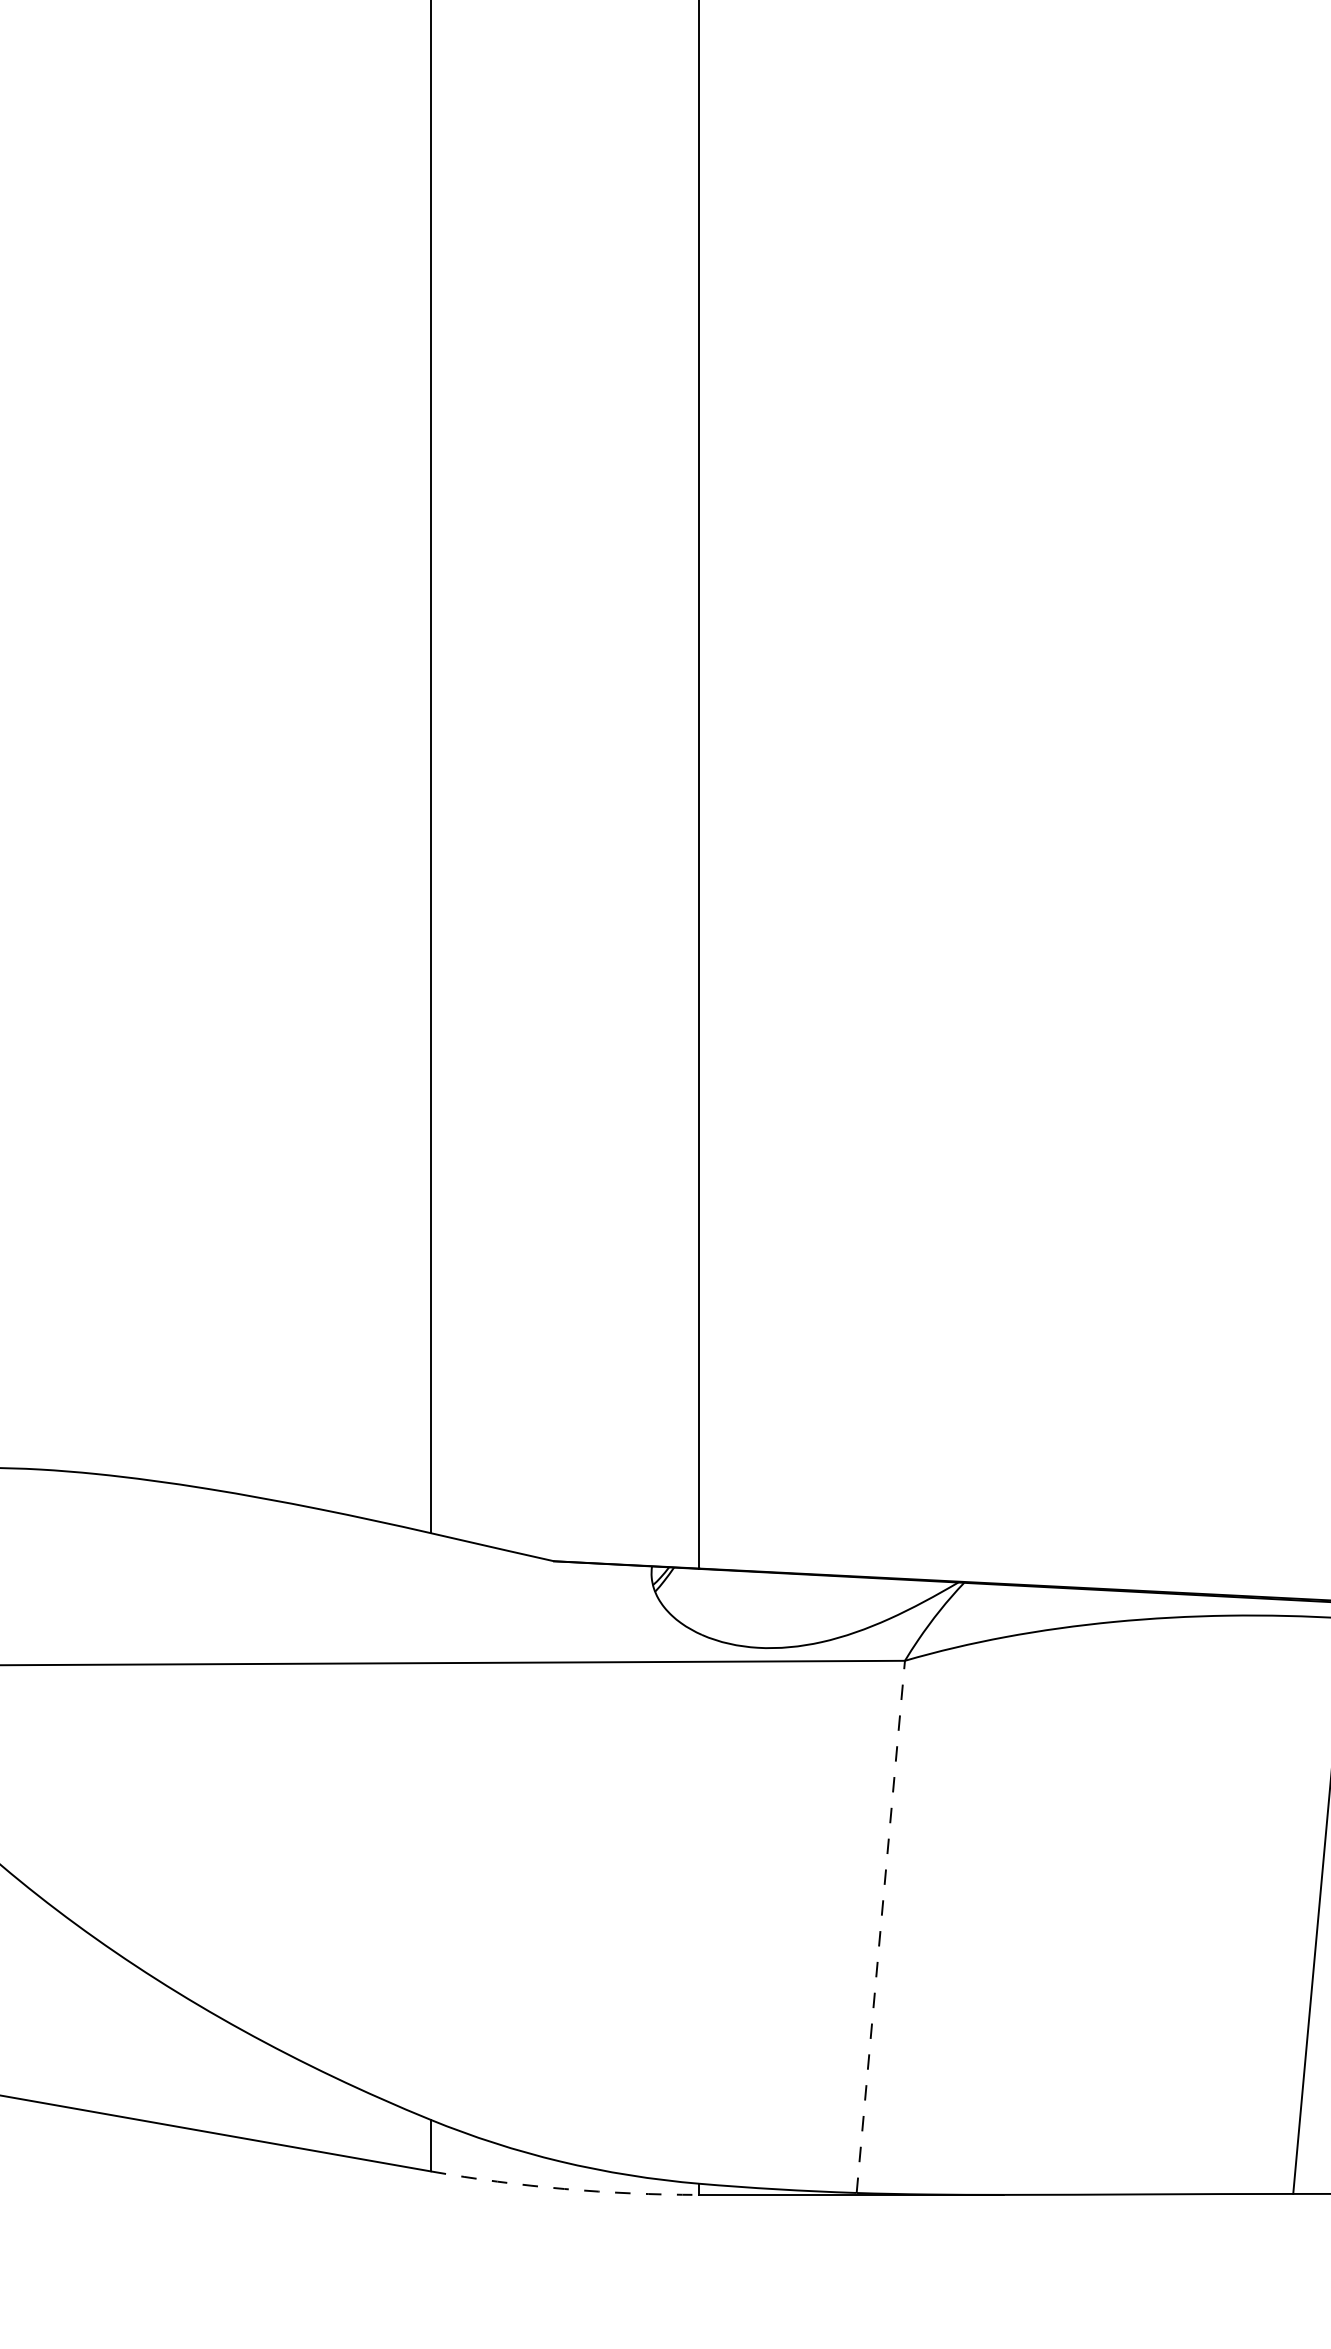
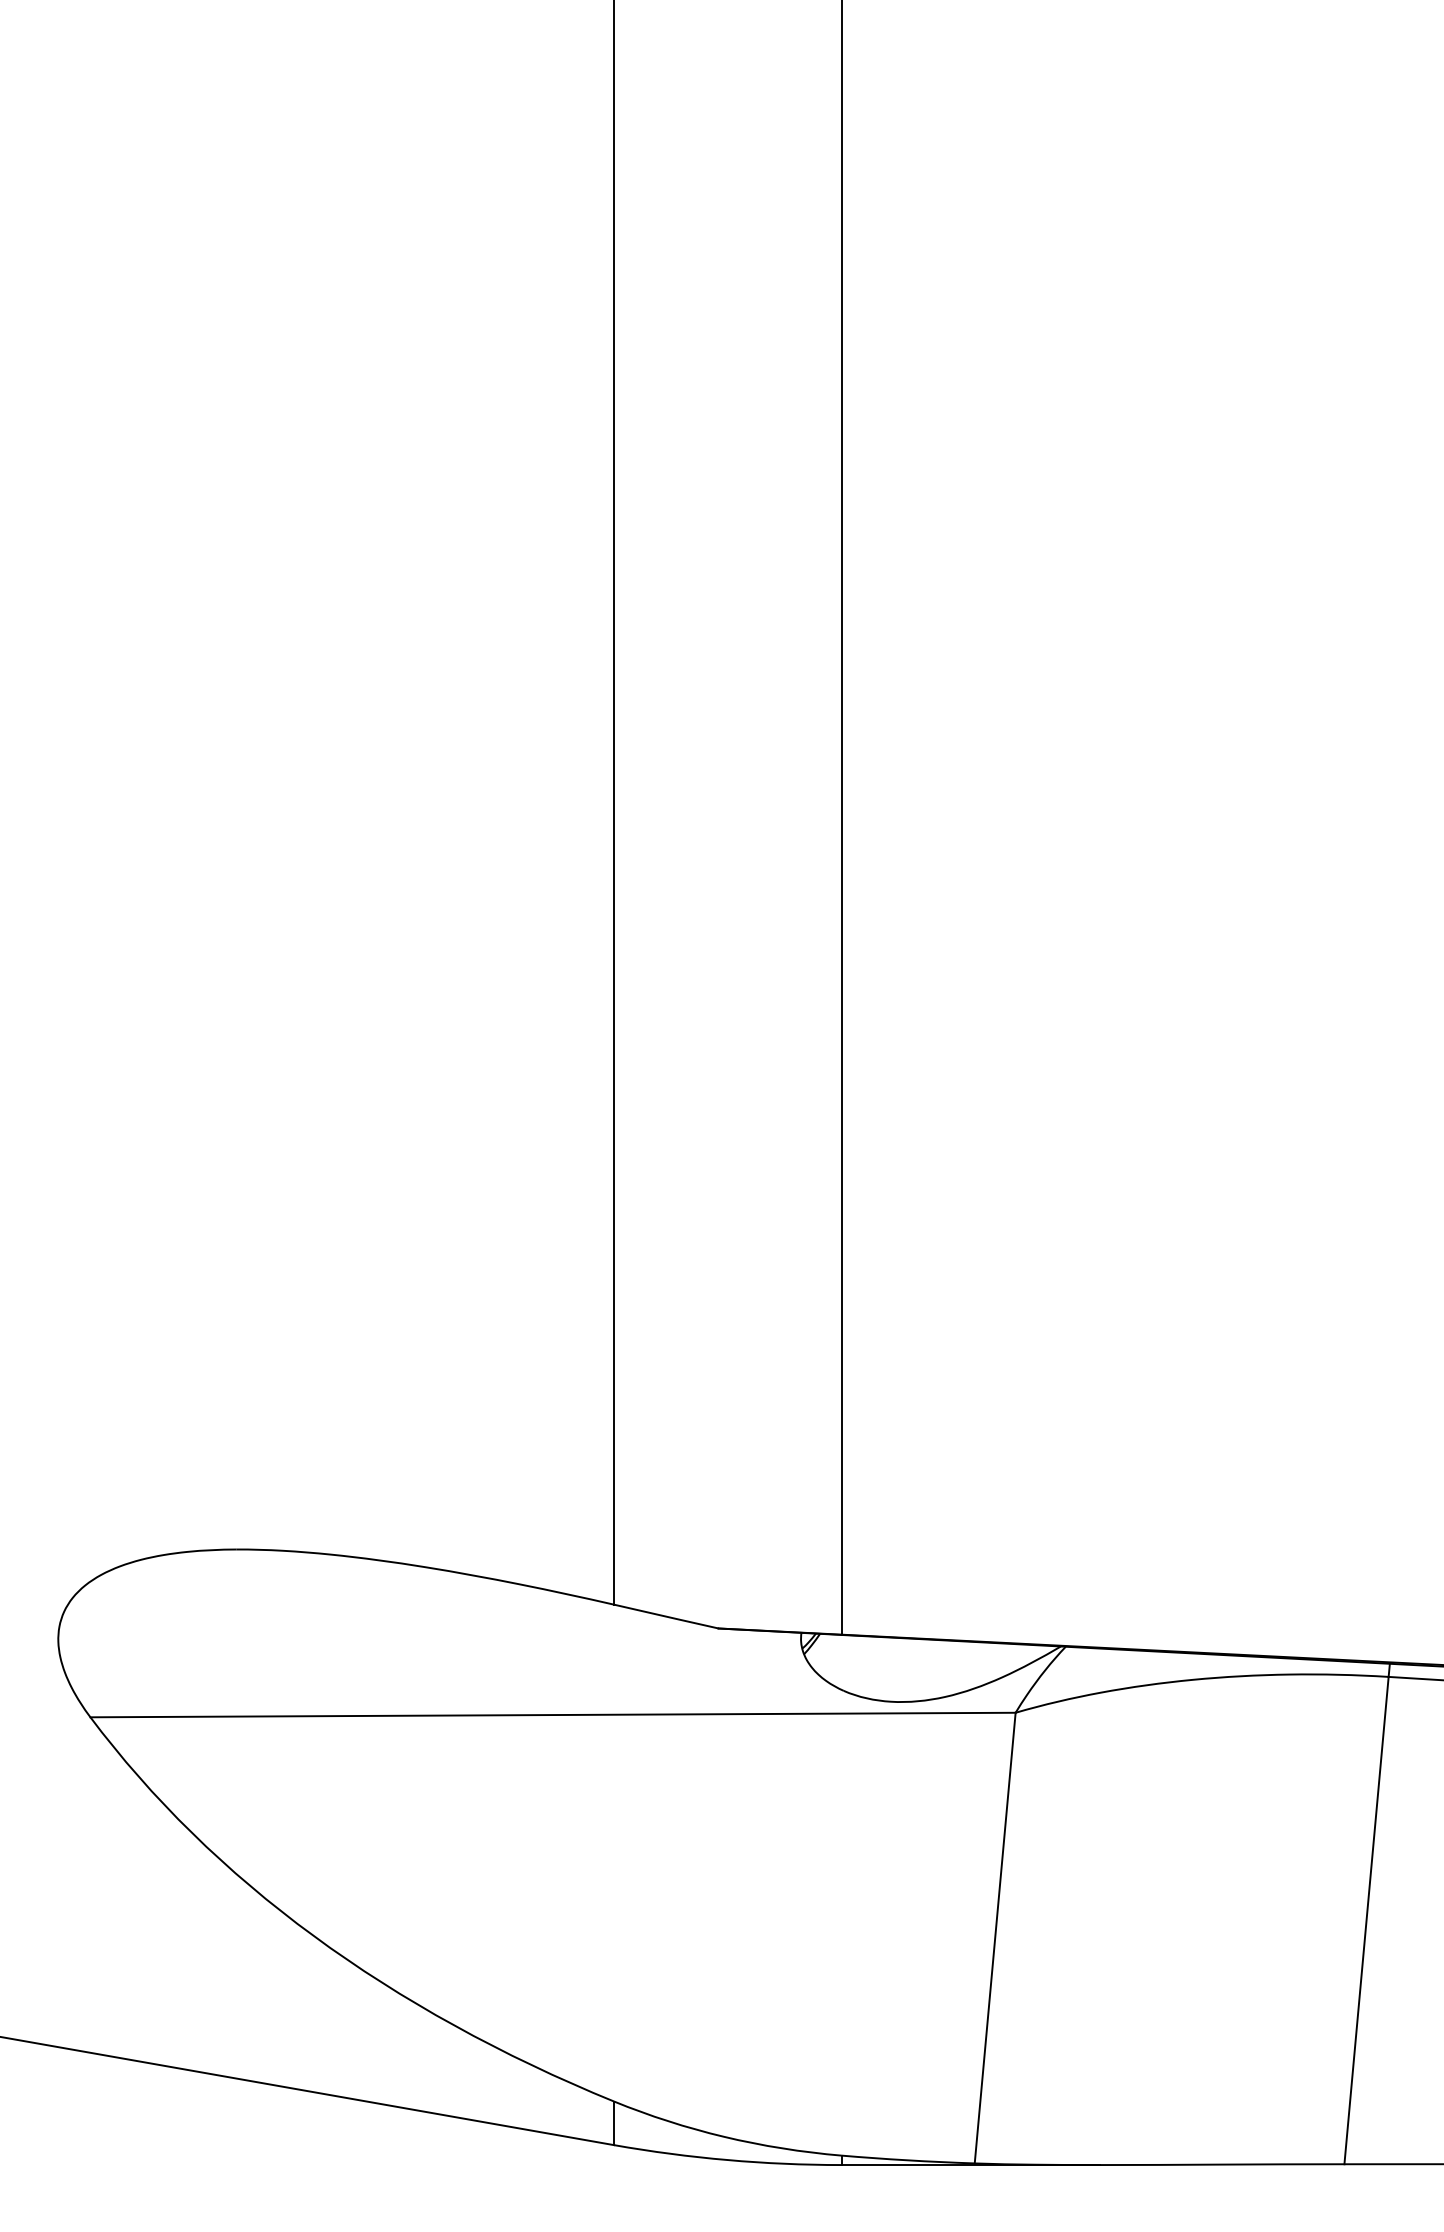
line: (881, 1926) -> (995, 1937), dashed -> solid
arc: (564, 2189) -> (727, 2160), dashed -> solid

